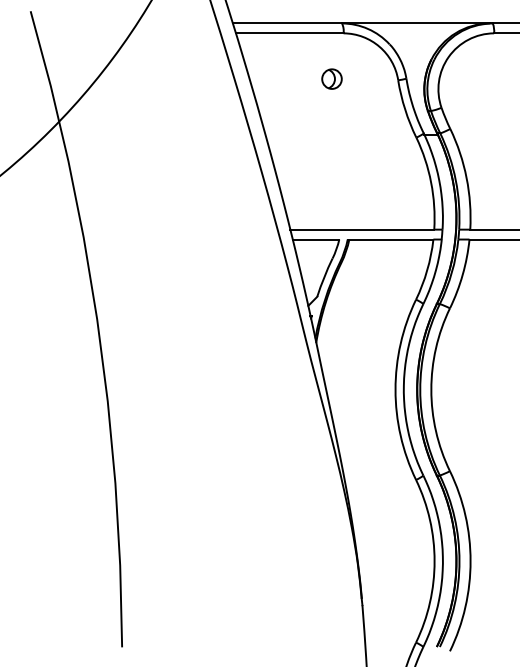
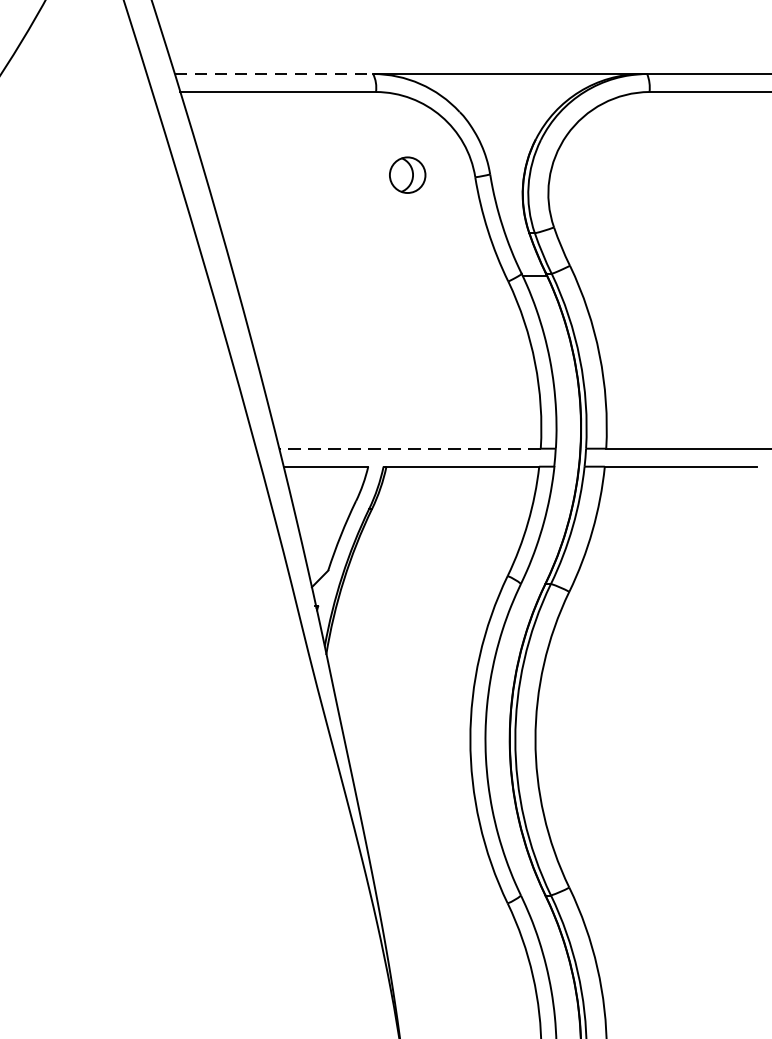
line: (287, 23) -> (274, 74), solid -> dashed
part: (331, 78) -> (406, 174), moved
line: (362, 229) -> (410, 448), solid -> dashed

